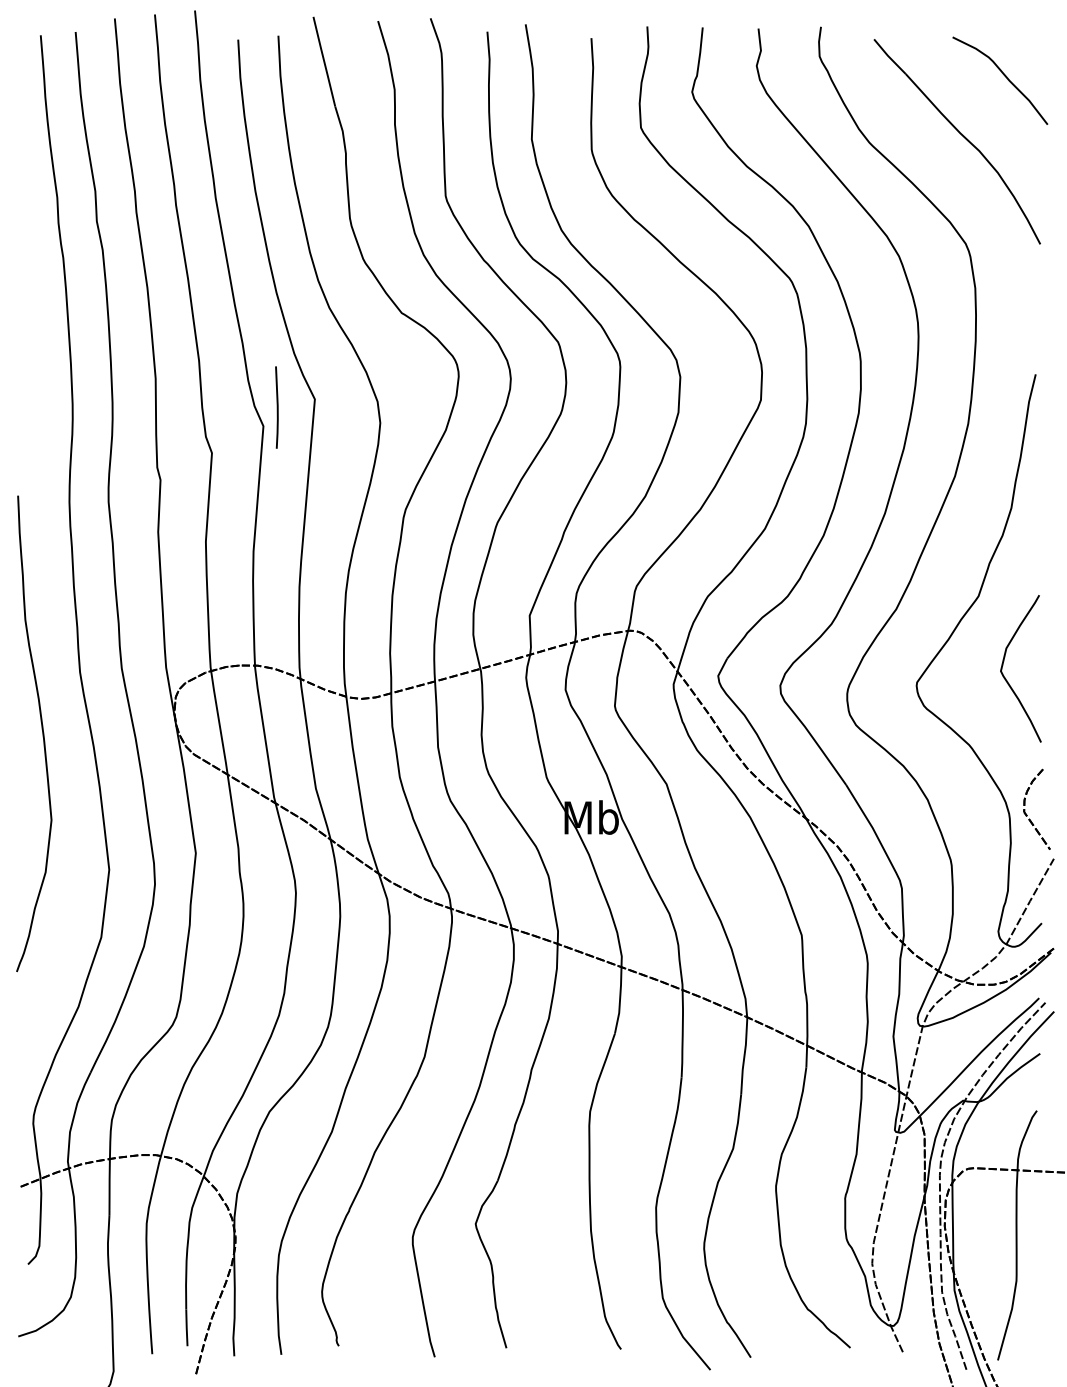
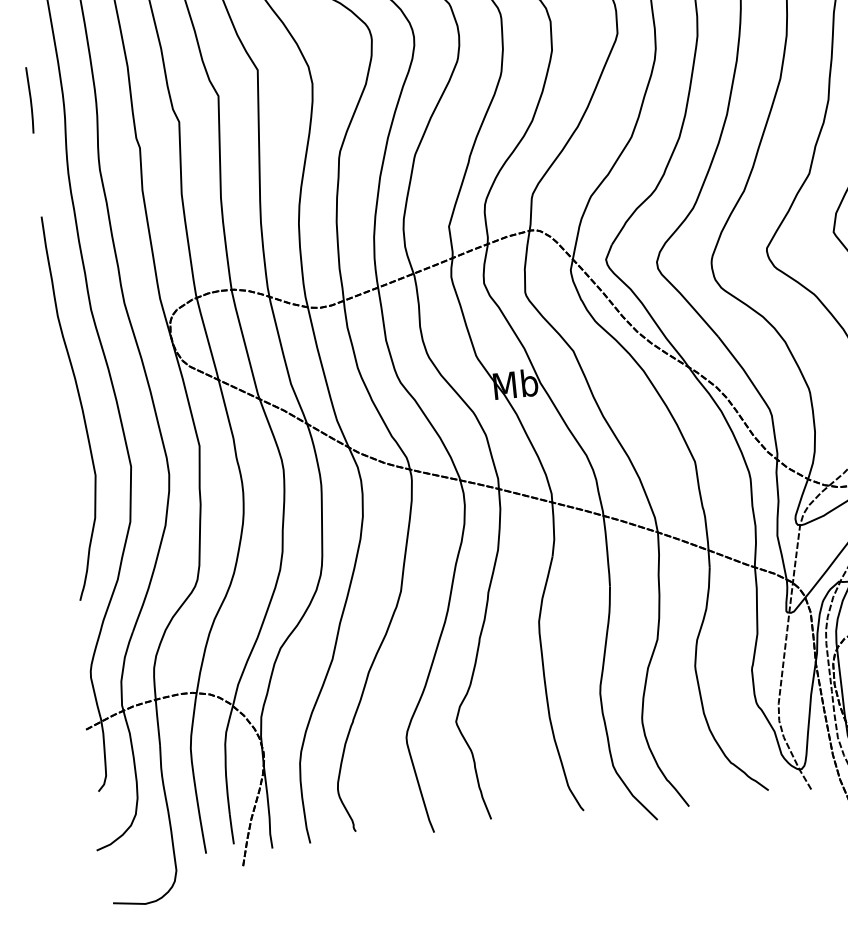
line: (276, 407) -> (29, 100), moved
curve: (42, 733) -> (81, 406), moved

